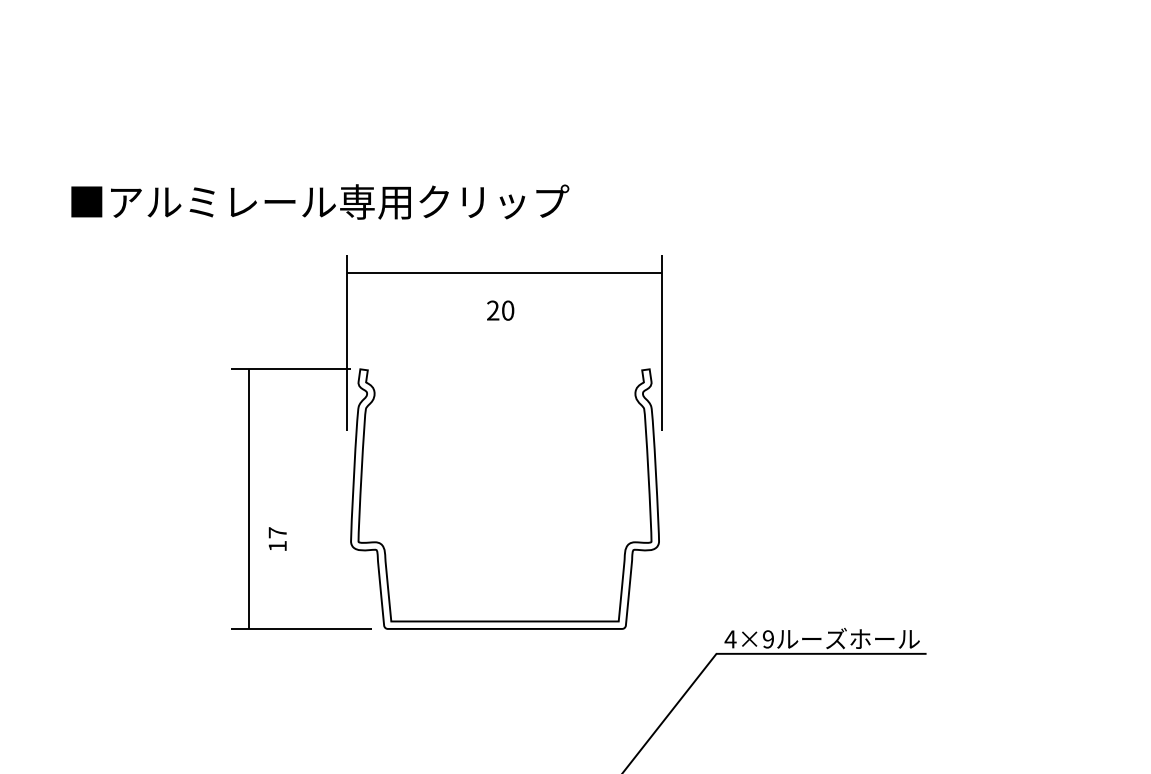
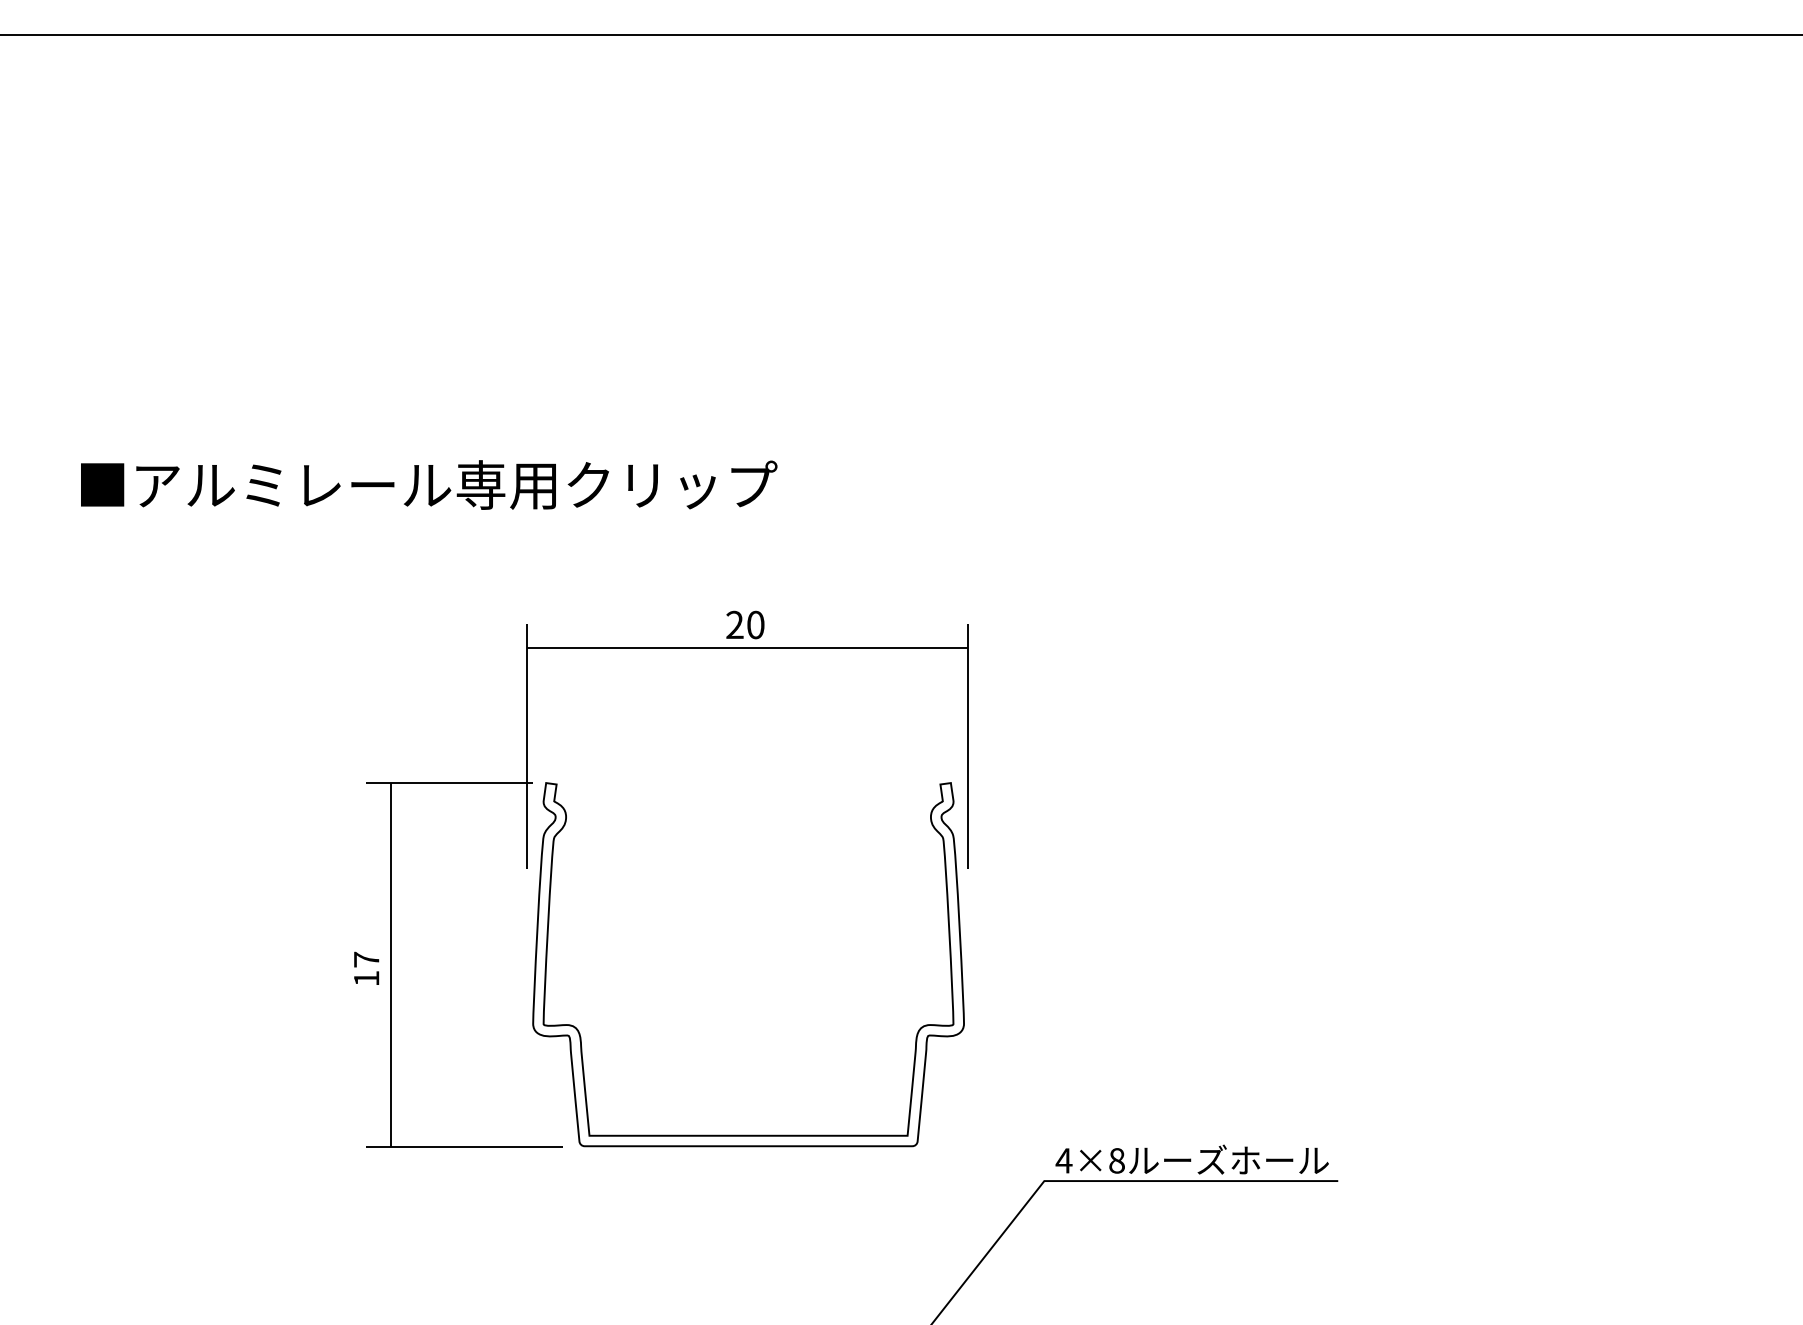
text: (320, 201) -> (429, 484), moved
text: (500, 310) -> (745, 624), moved
text: (277, 538) -> (366, 967), moved
text: (768, 639) -> (1116, 1160), 4×9 -> 4×8

